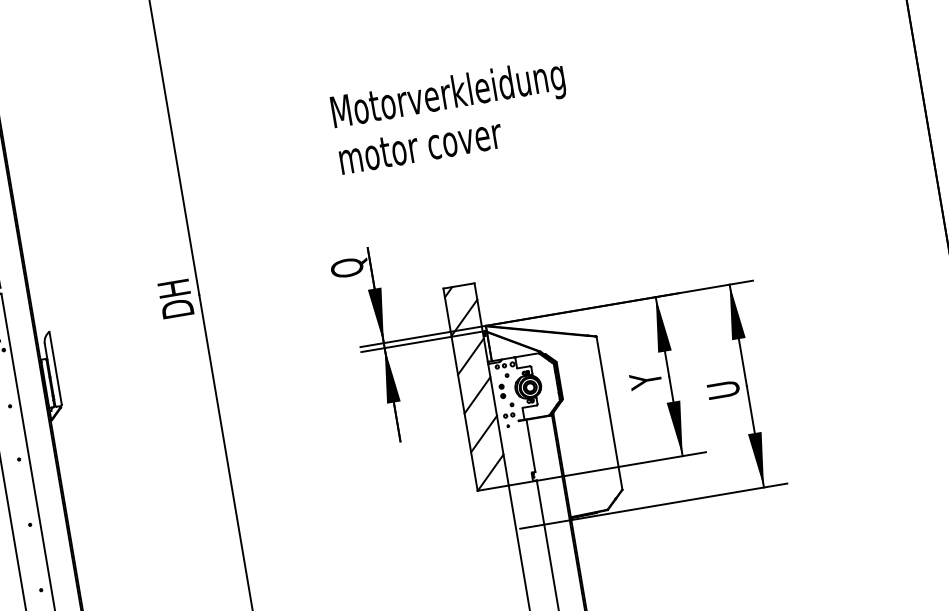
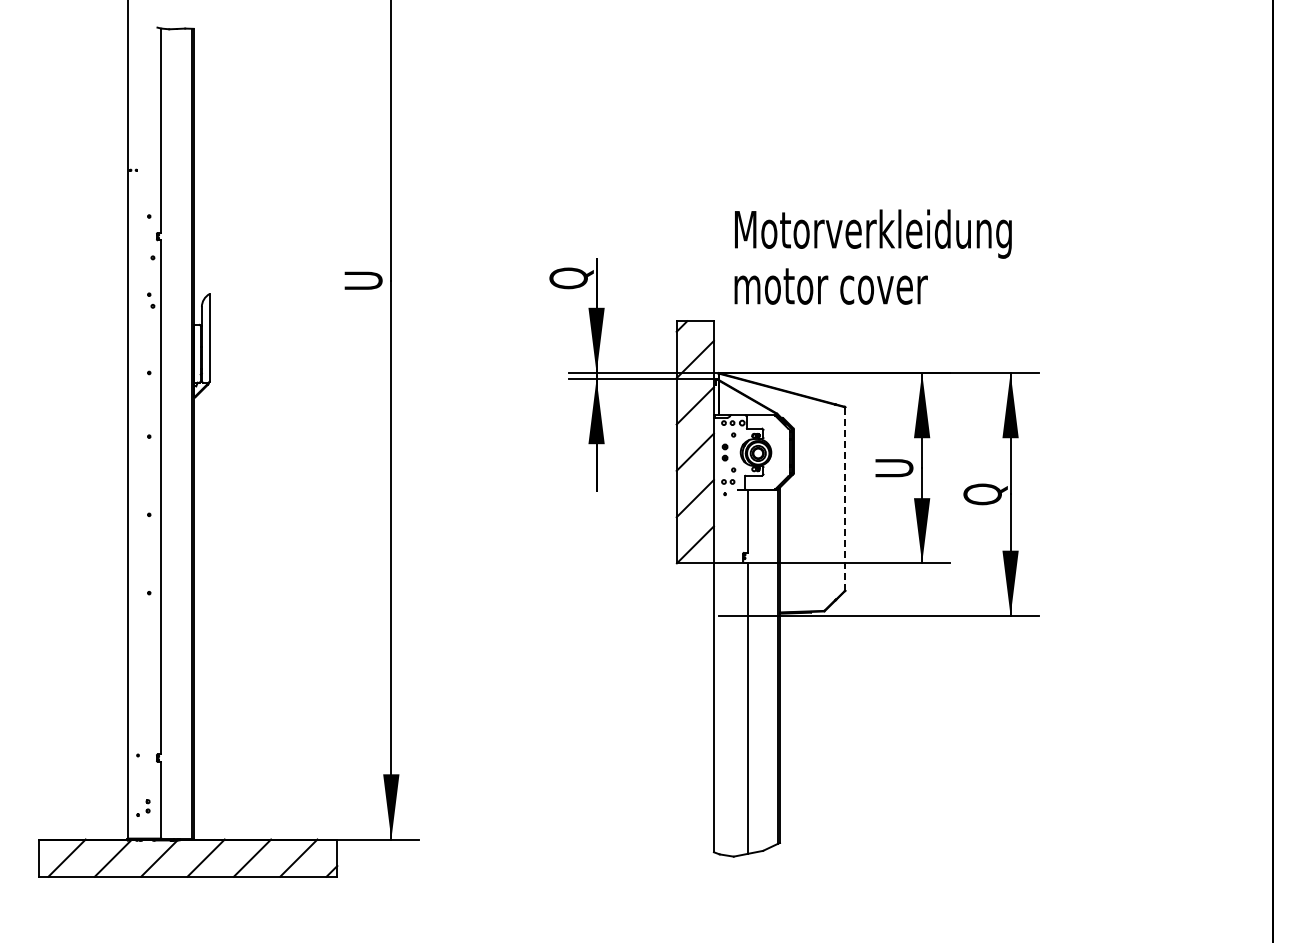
text: (450, 115) -> (872, 256), moved
text: (176, 298) -> (363, 280), DH -> U
text: (646, 379) -> (894, 467), Y -> U
text: (725, 389) -> (985, 494), U -> Q
line: (609, 413) -> (845, 499), solid -> dashed

